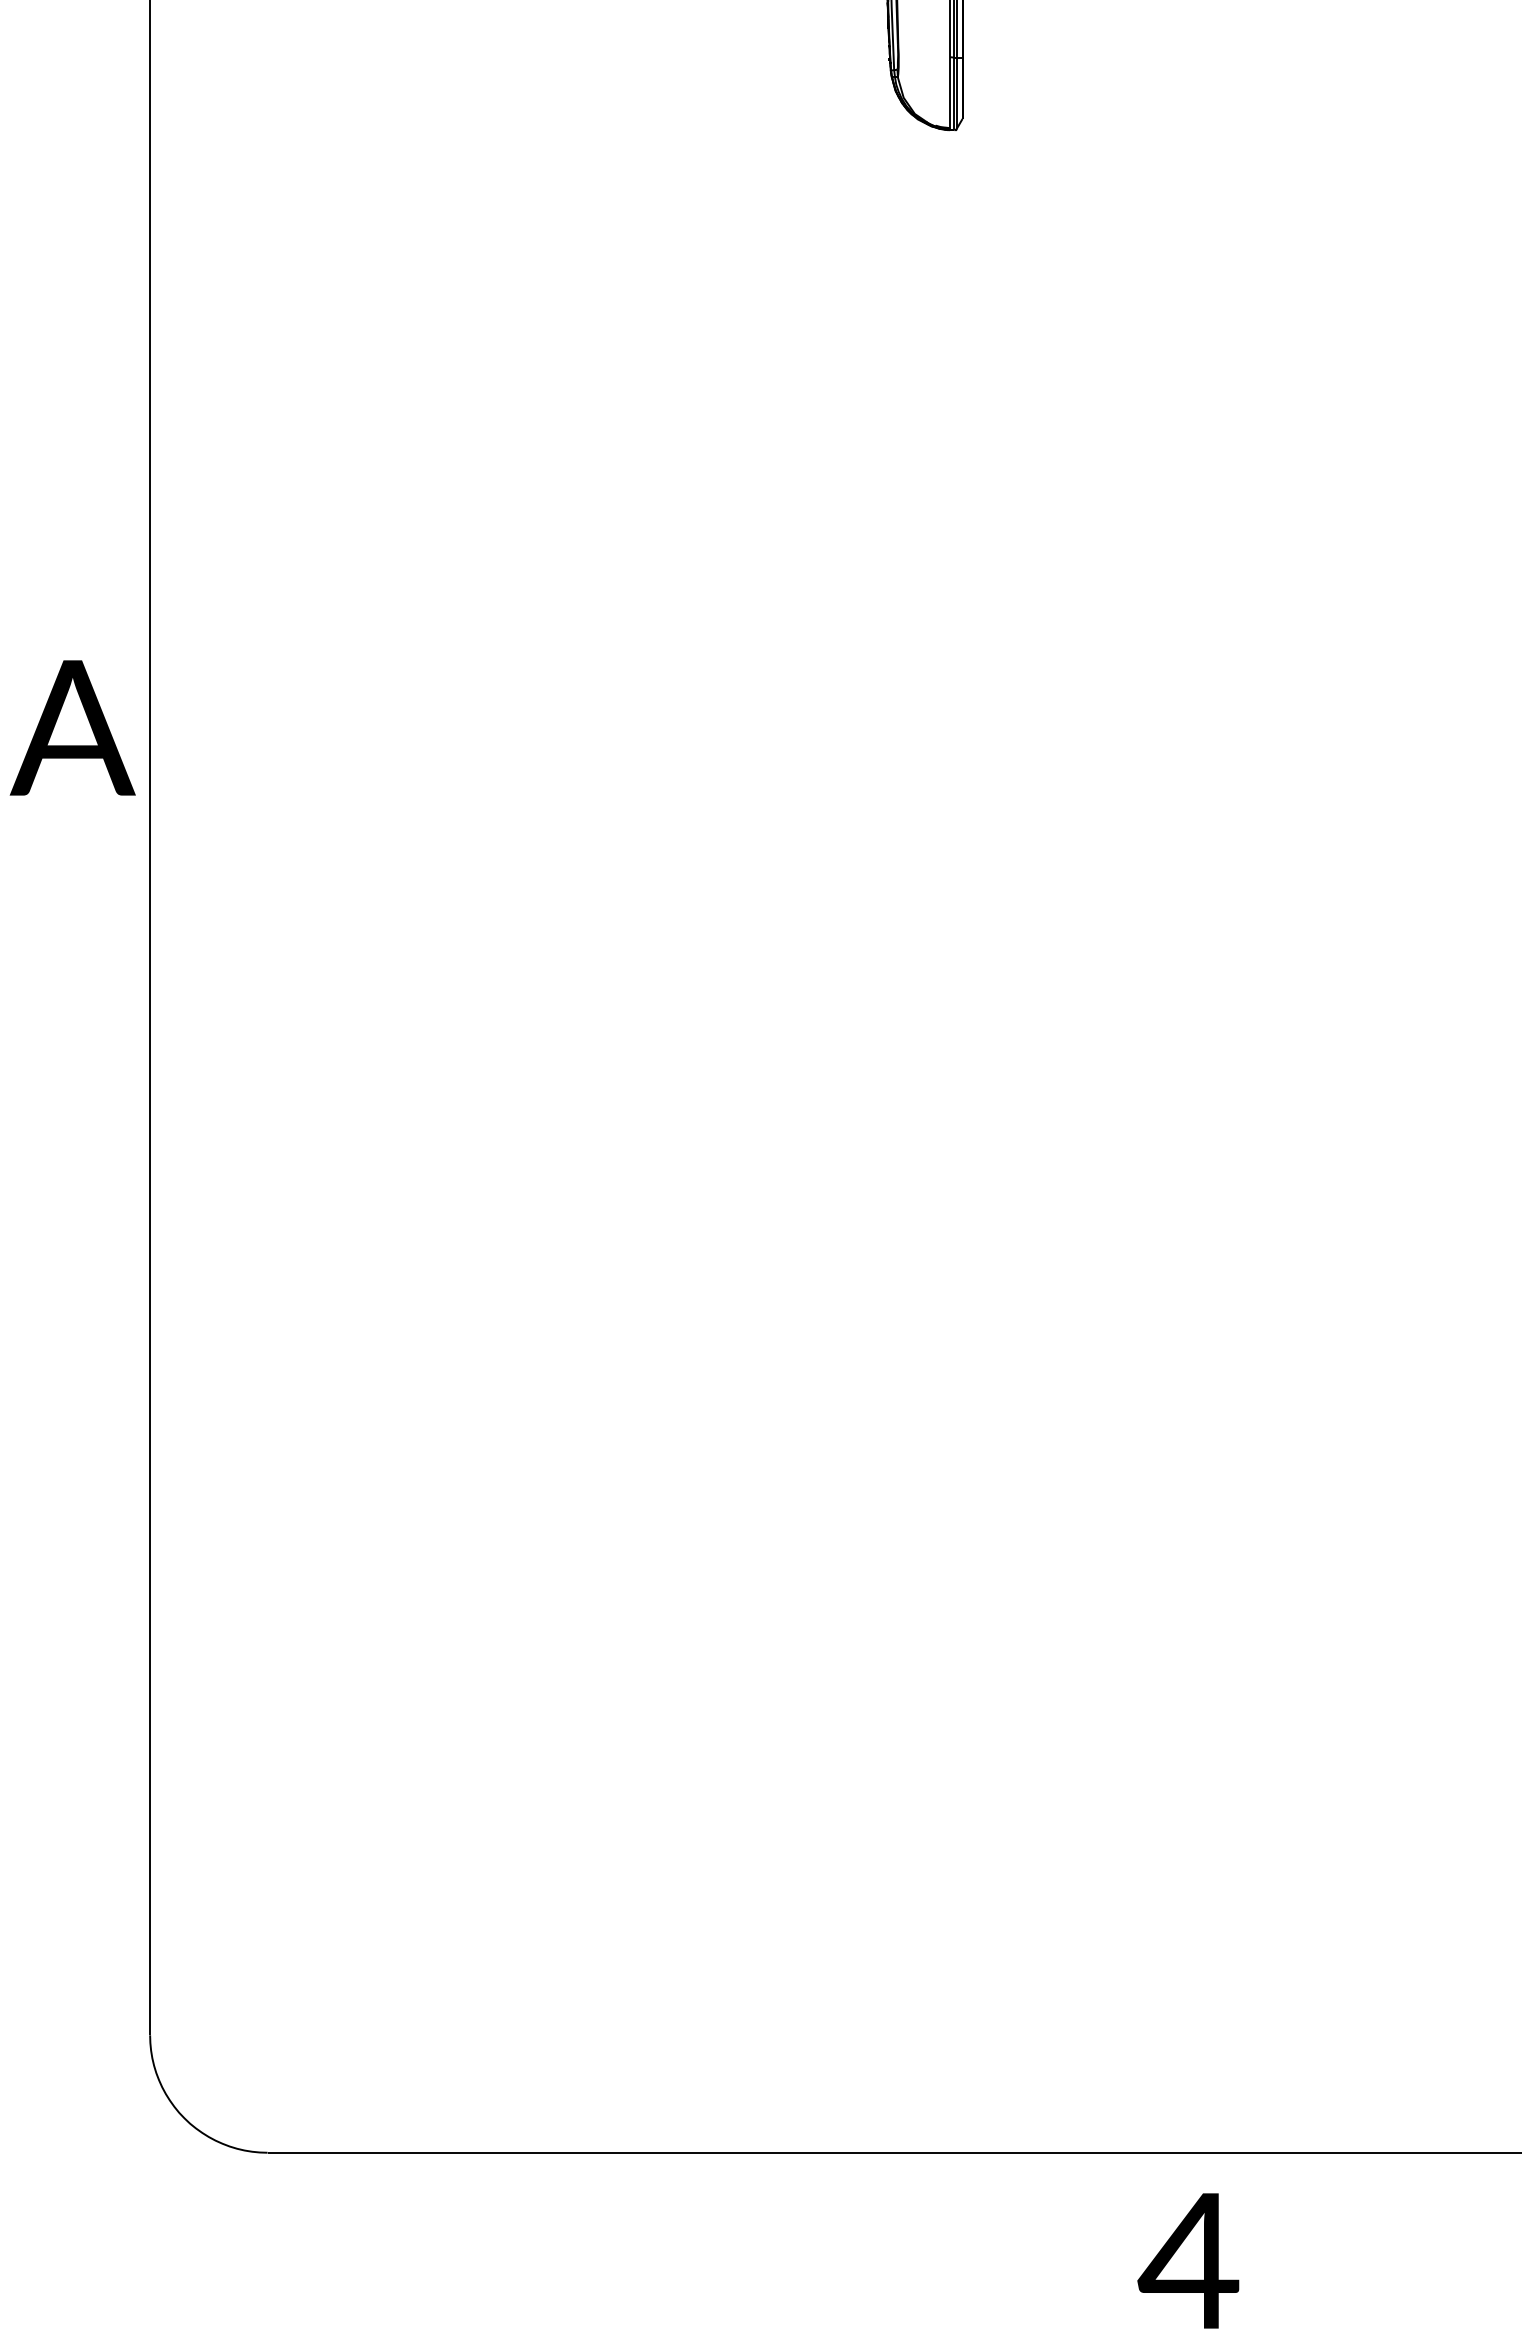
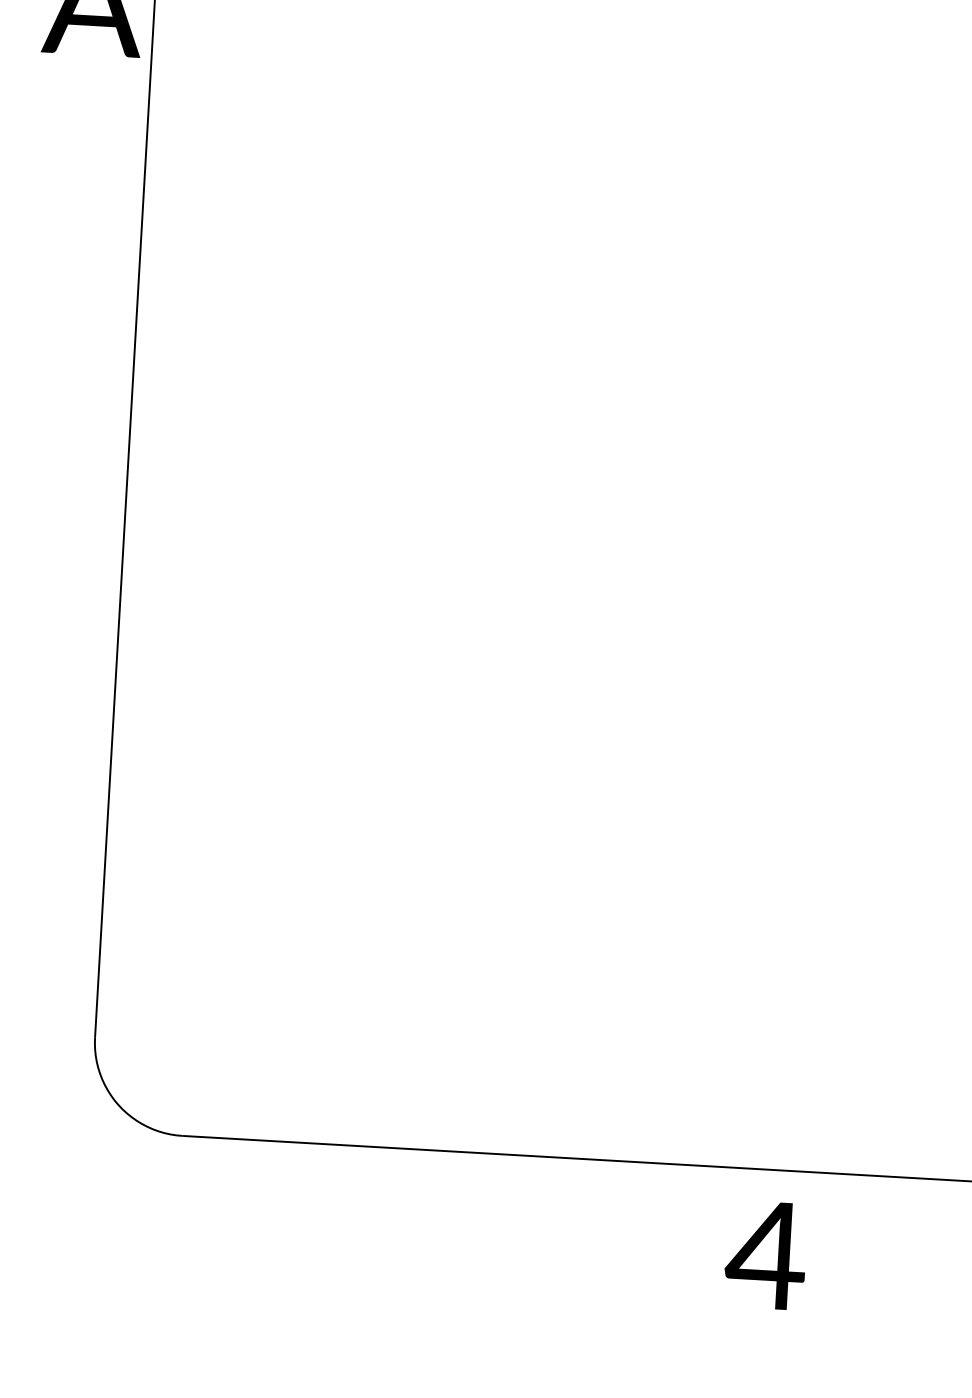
text: (1188, 2260) -> (765, 1254), moved

